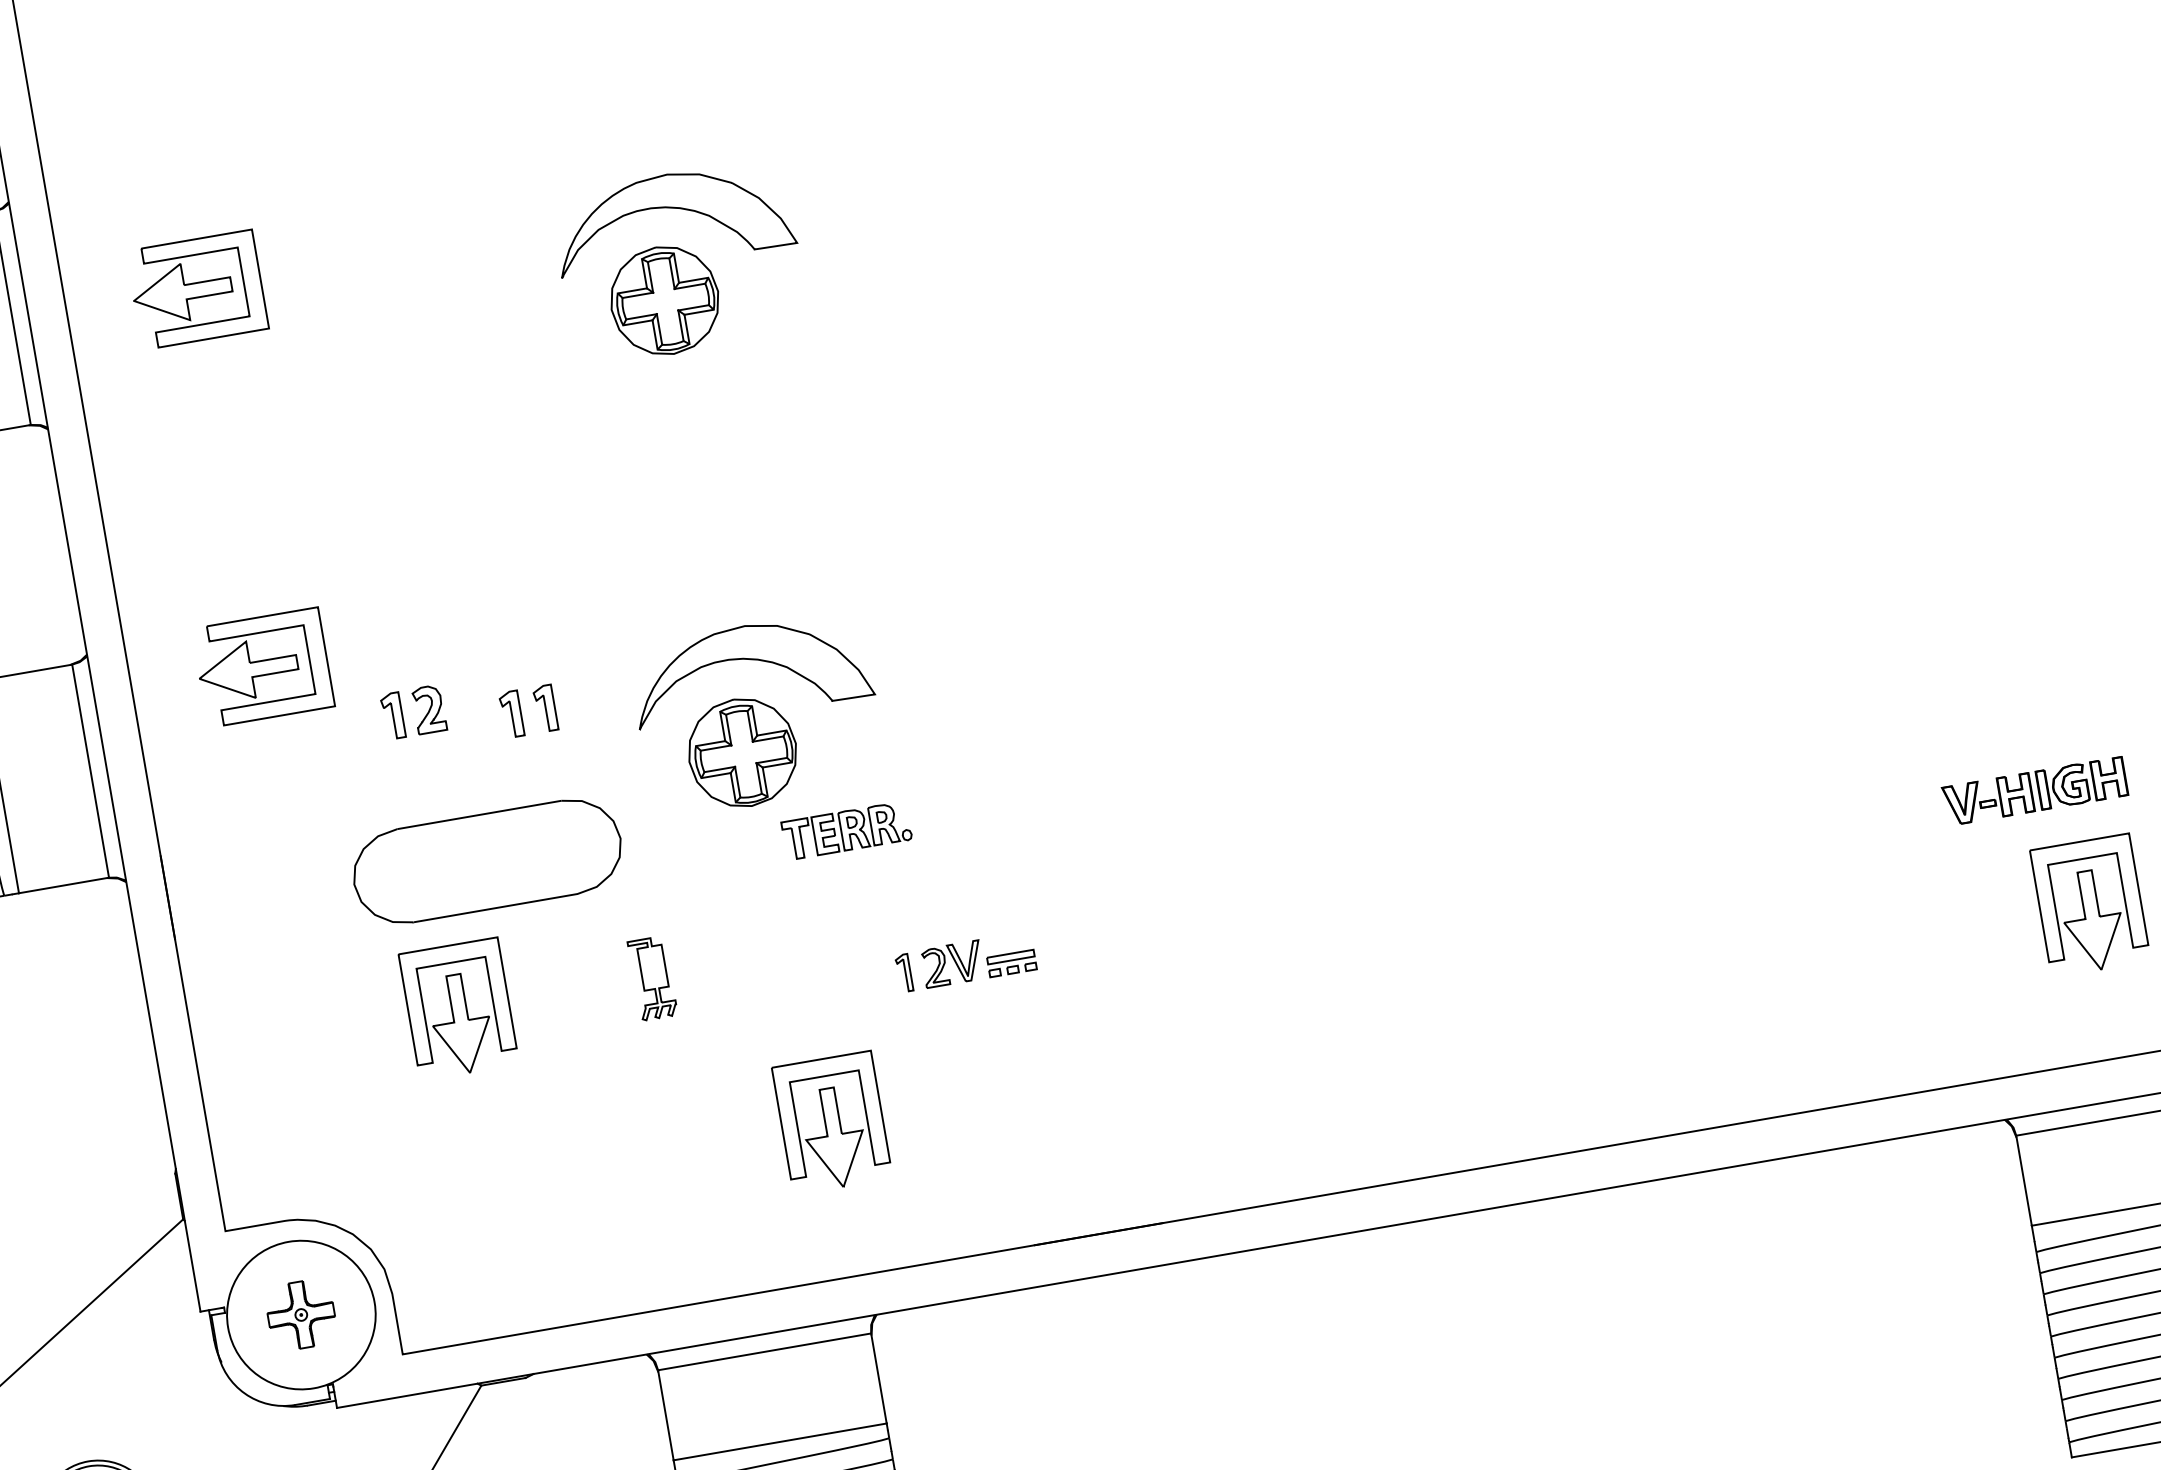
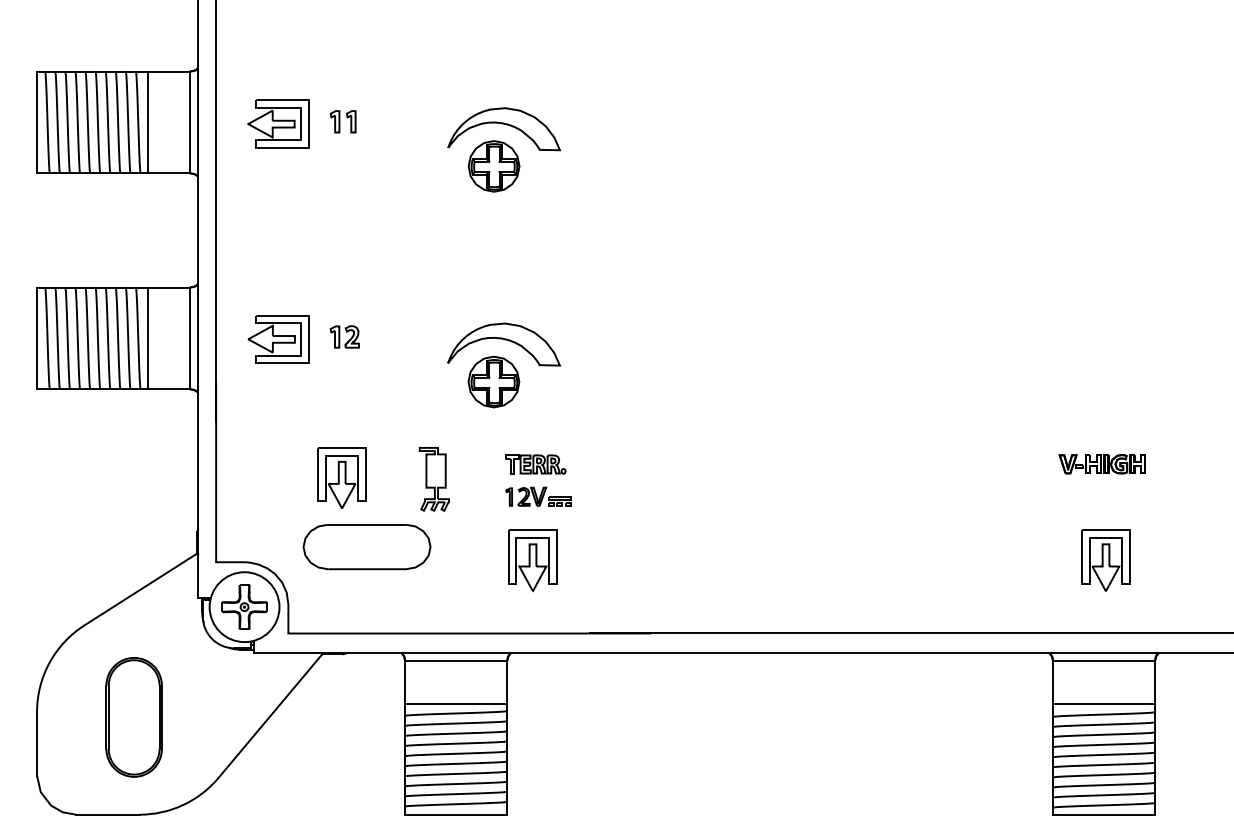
part: (262, 668) -> (278, 339), moved
part: (527, 711) -> (342, 121), moved
part: (2033, 792) -> (1101, 464), moved
part: (845, 830) -> (535, 464), moved
part: (486, 862) -> (366, 547), moved
part: (965, 961) -> (538, 496), moved
part: (651, 979) -> (433, 479), size x1.67
part: (831, 1122) -> (532, 560), moved
part: (300, 1313) -> (244, 606), size x1.43

